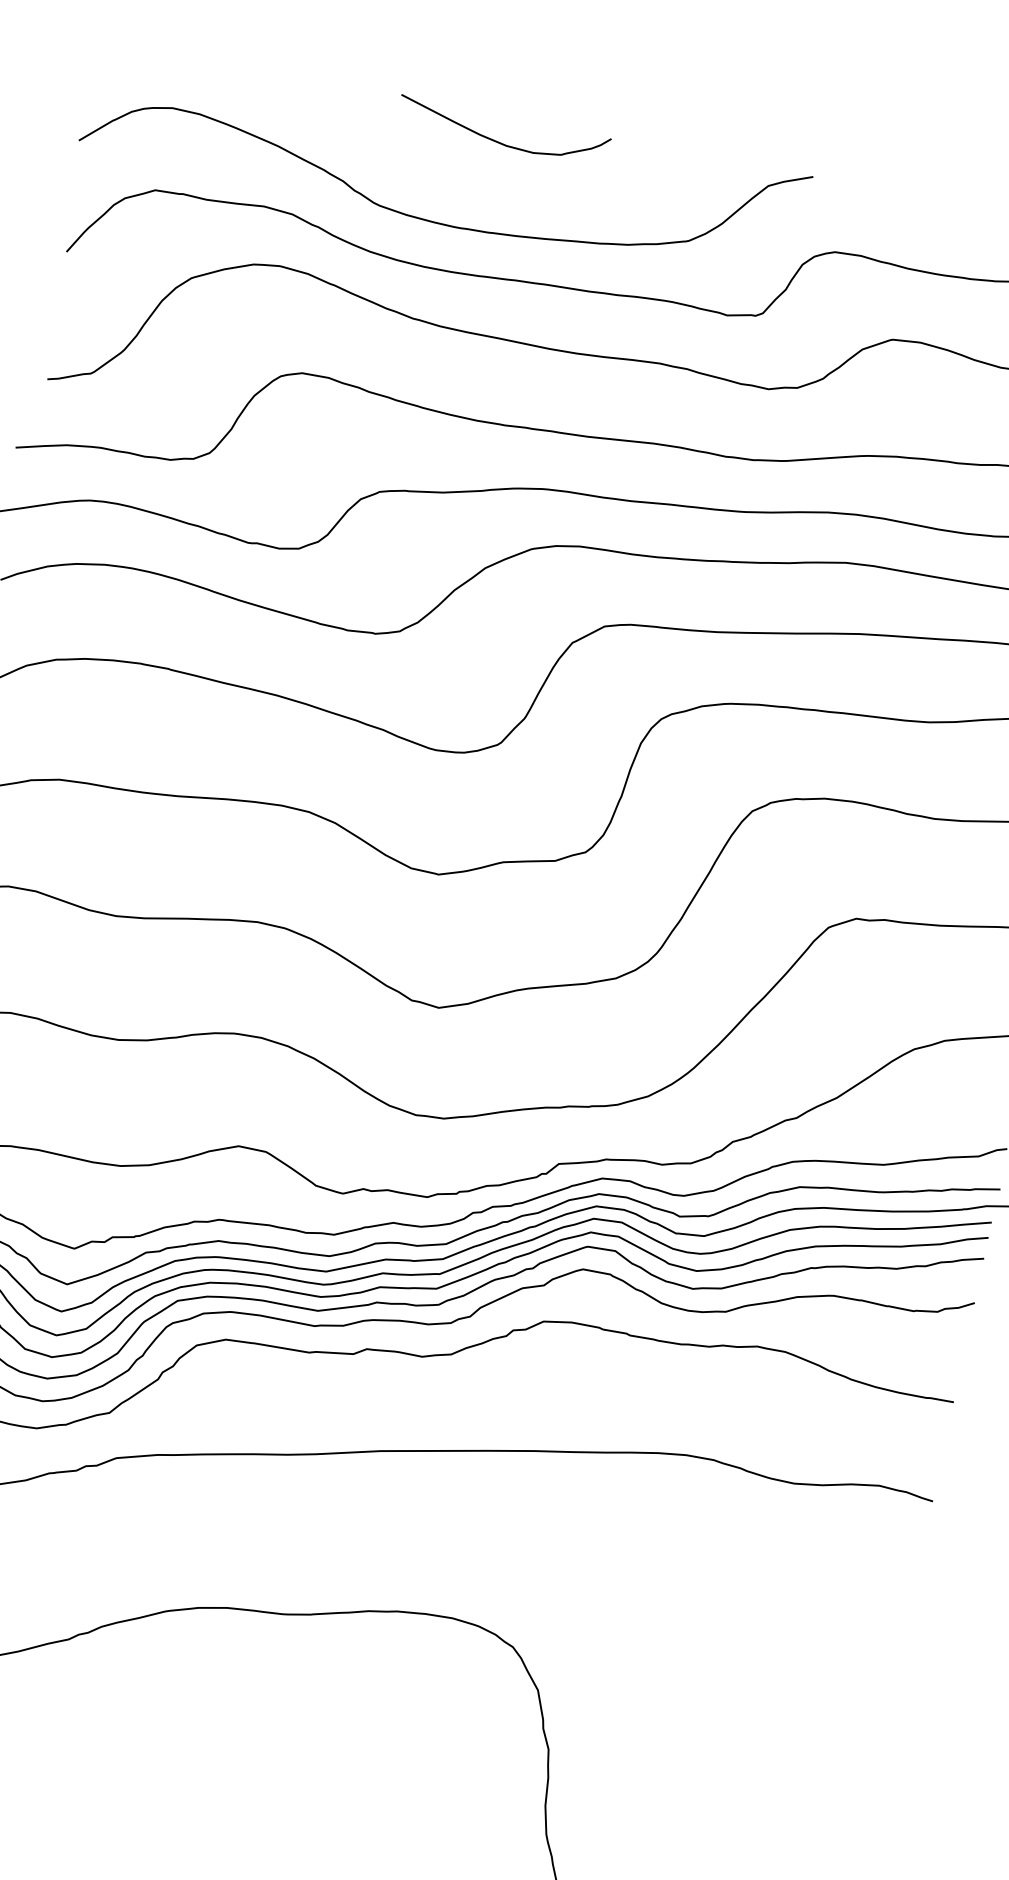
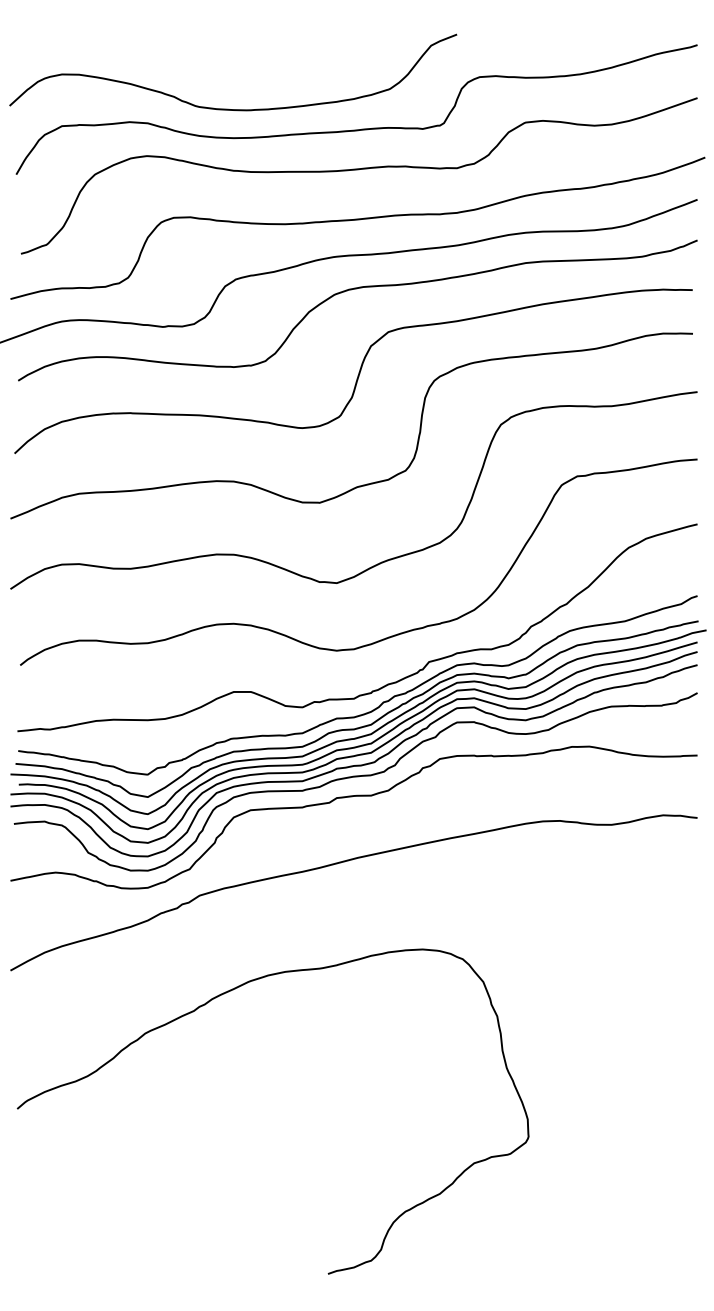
curve: (498, 140) -> (262, 52), removed

